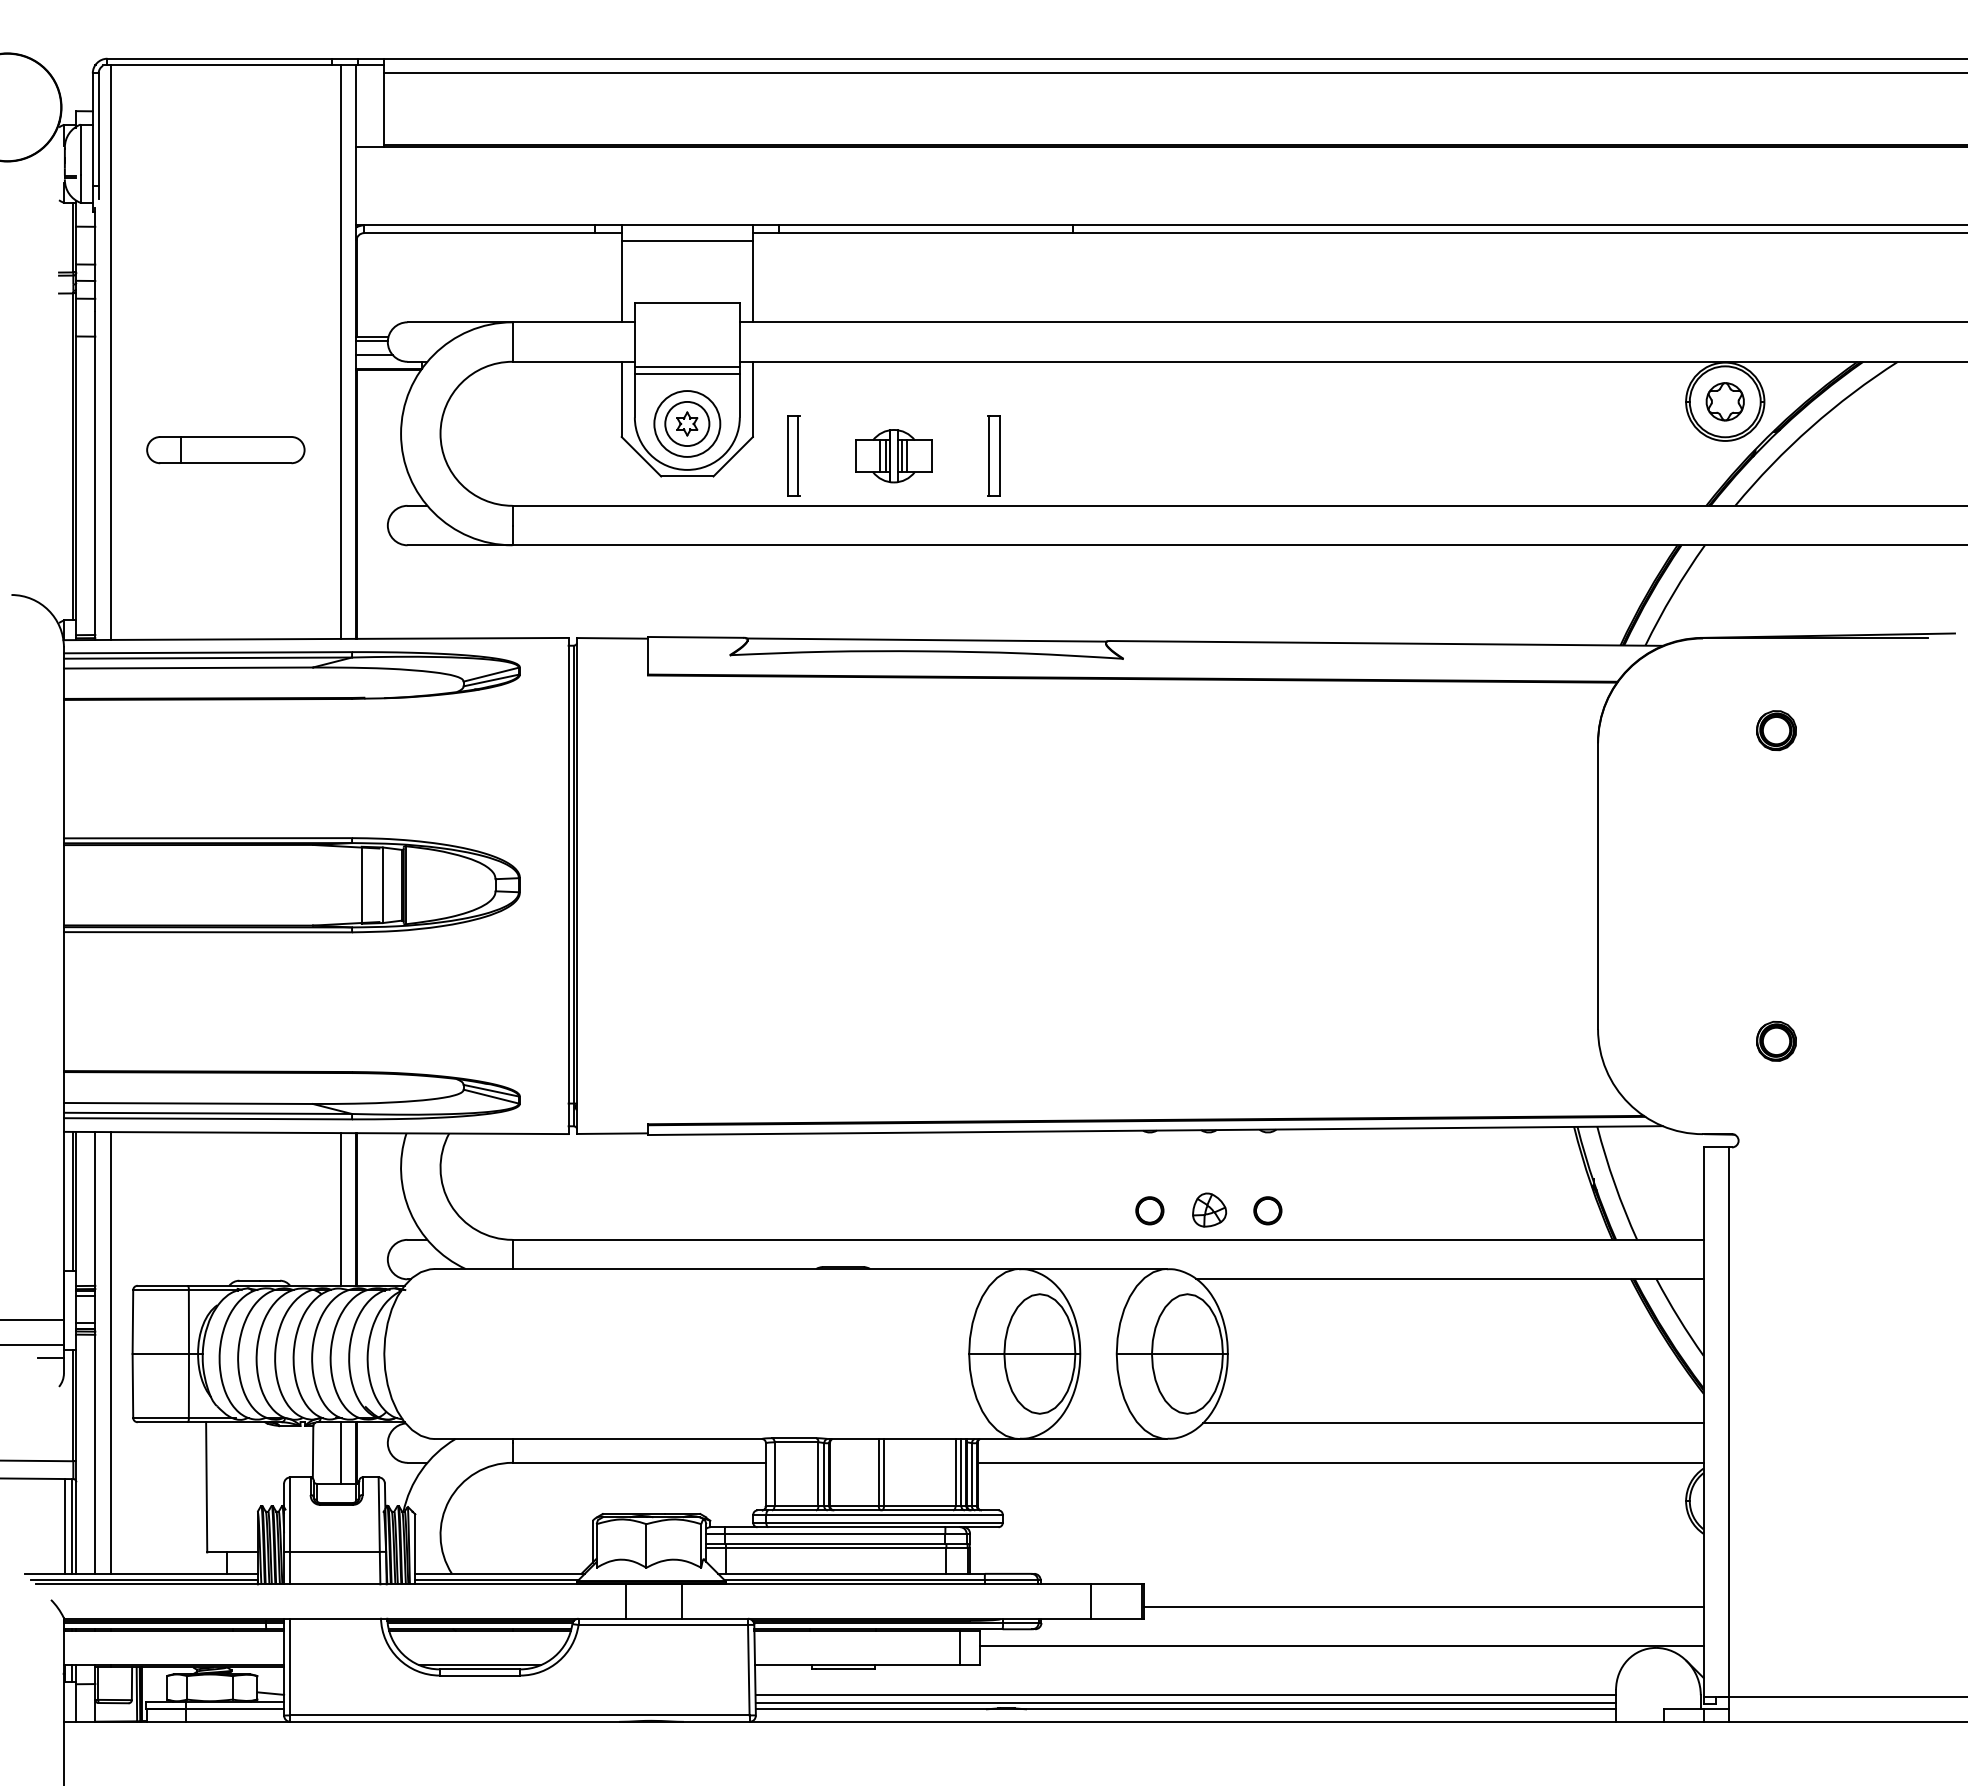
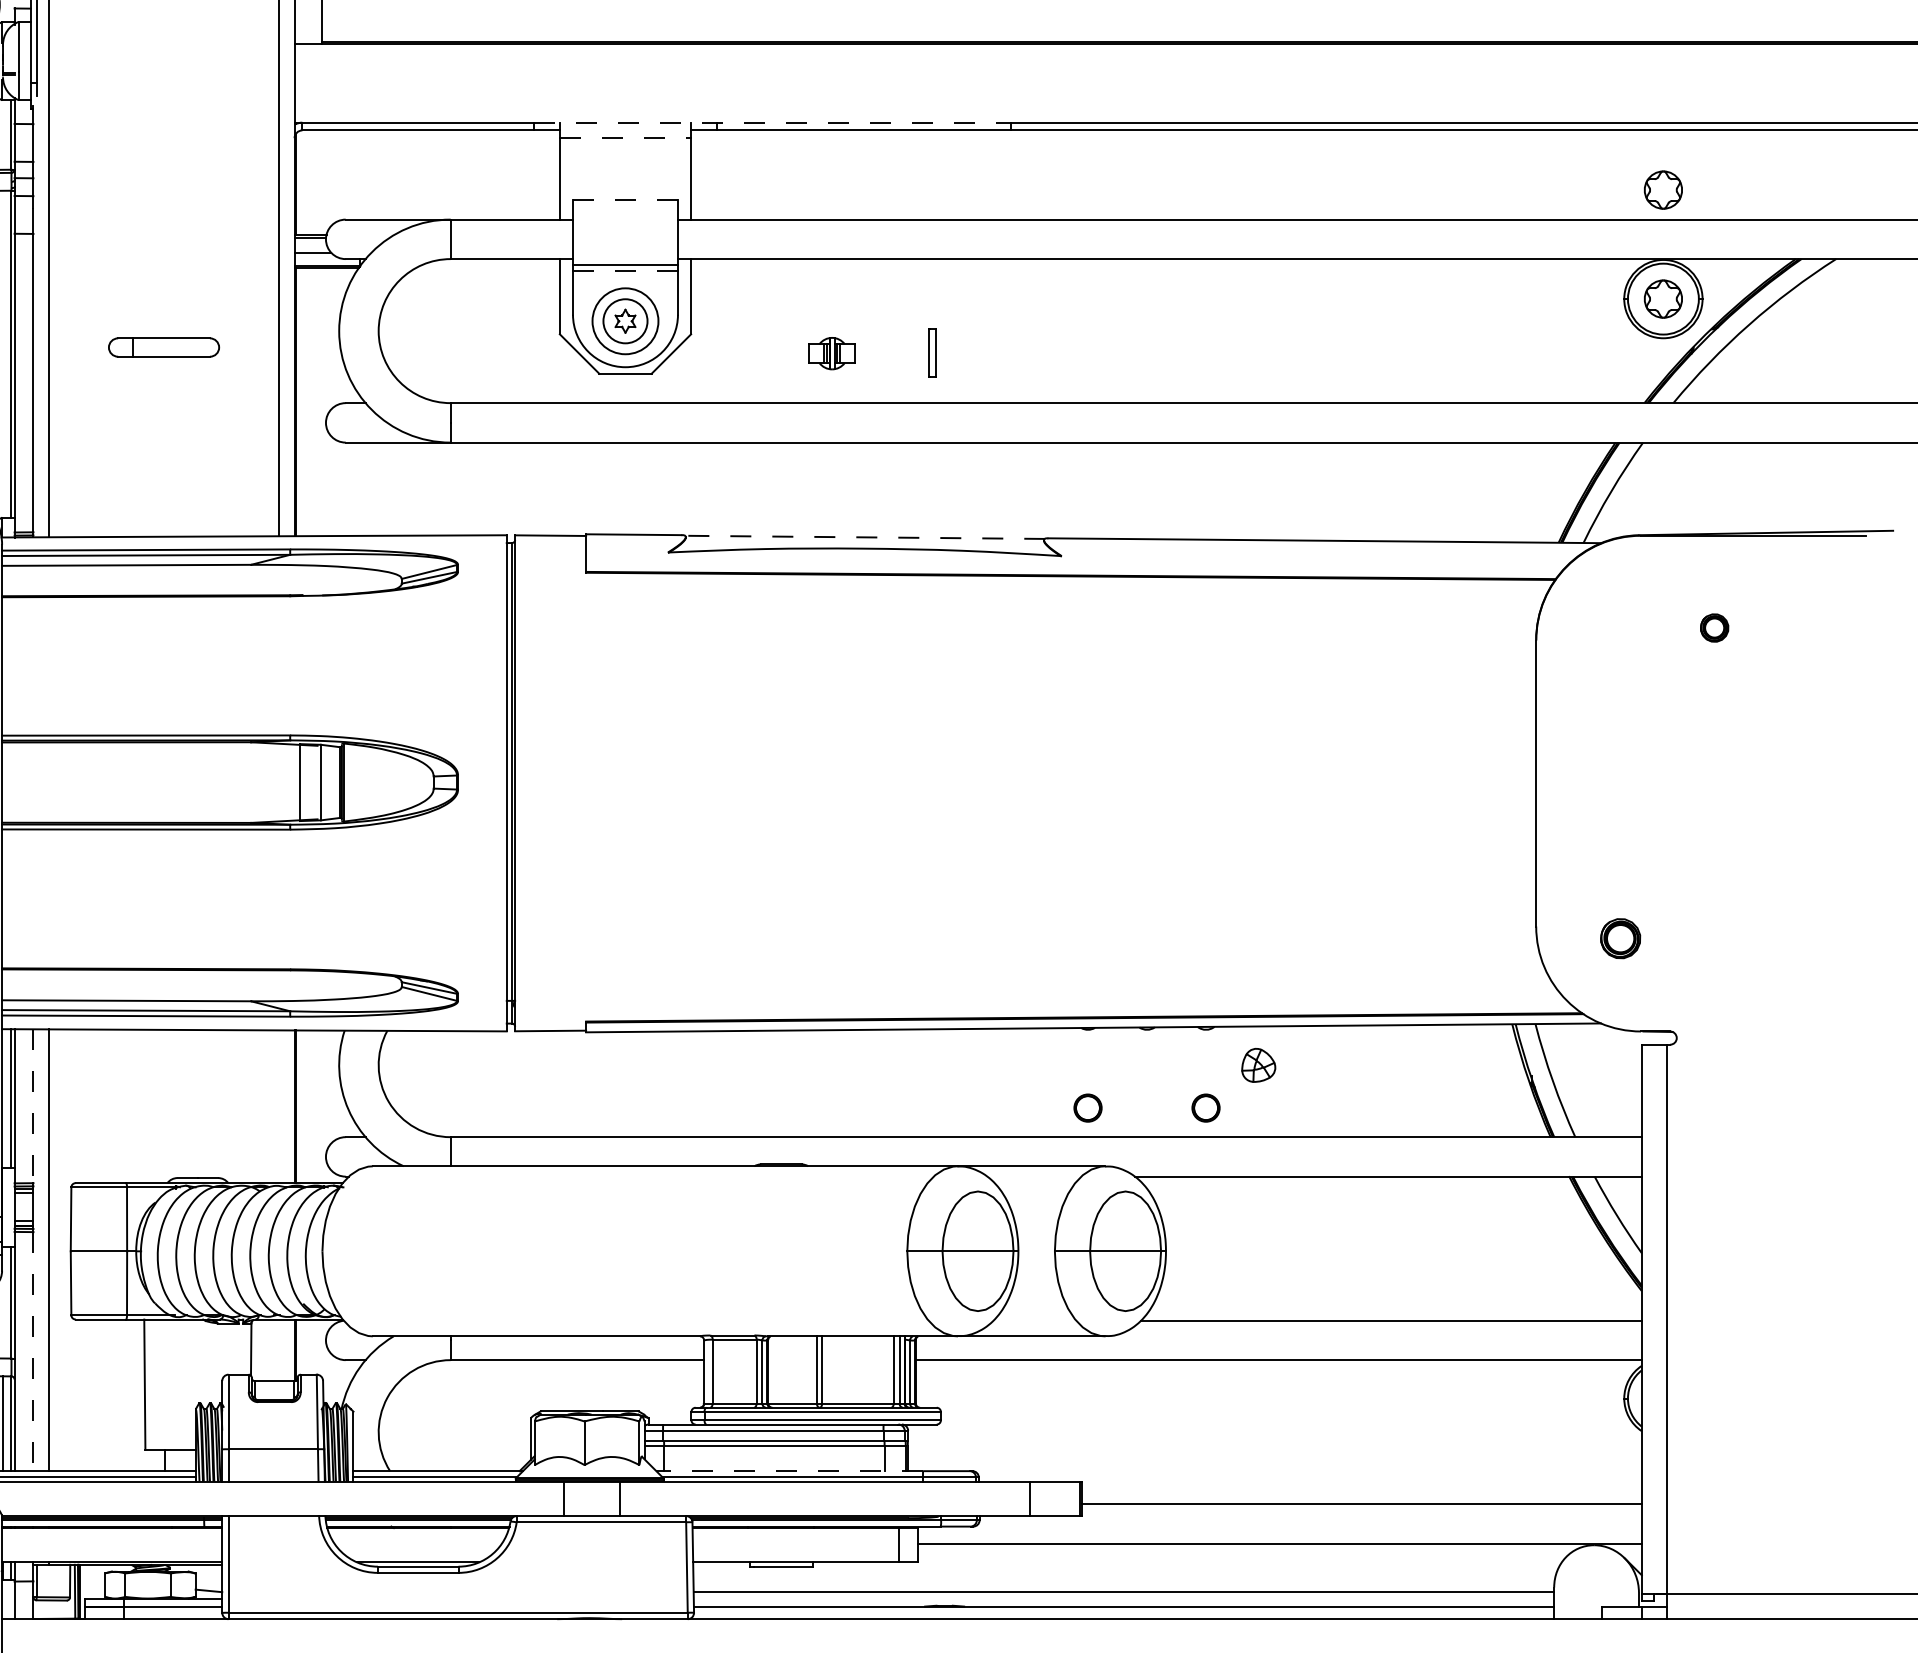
line: (834, 225) -> (772, 122), solid -> dashed
line: (687, 240) -> (625, 137), solid -> dashed
part: (1724, 292) -> (1662, 189), added
line: (686, 302) -> (624, 199), solid -> dashed
line: (686, 373) -> (624, 270), solid -> dashed
part: (225, 450) -> (163, 347), size x0.7
part: (793, 455) -> (731, 352), removed
part: (993, 455) -> (931, 352), size x0.6
part: (893, 456) -> (831, 353), size x0.6
line: (926, 640) -> (864, 537), solid -> dashed
part: (1776, 730) -> (1714, 627), size x0.7
part: (1776, 1040) -> (1620, 937), moved
line: (95, 1208) -> (33, 1105), solid -> dashed
line: (340, 1209) -> (278, 1106), removed
part: (1209, 1209) -> (1258, 1064), moved
line: (340, 1452) -> (278, 1349), removed
line: (95, 1454) -> (33, 1351), solid -> dashed
line: (851, 1573) -> (789, 1470), solid -> dashed
line: (1185, 1703) -> (1123, 1600), removed

